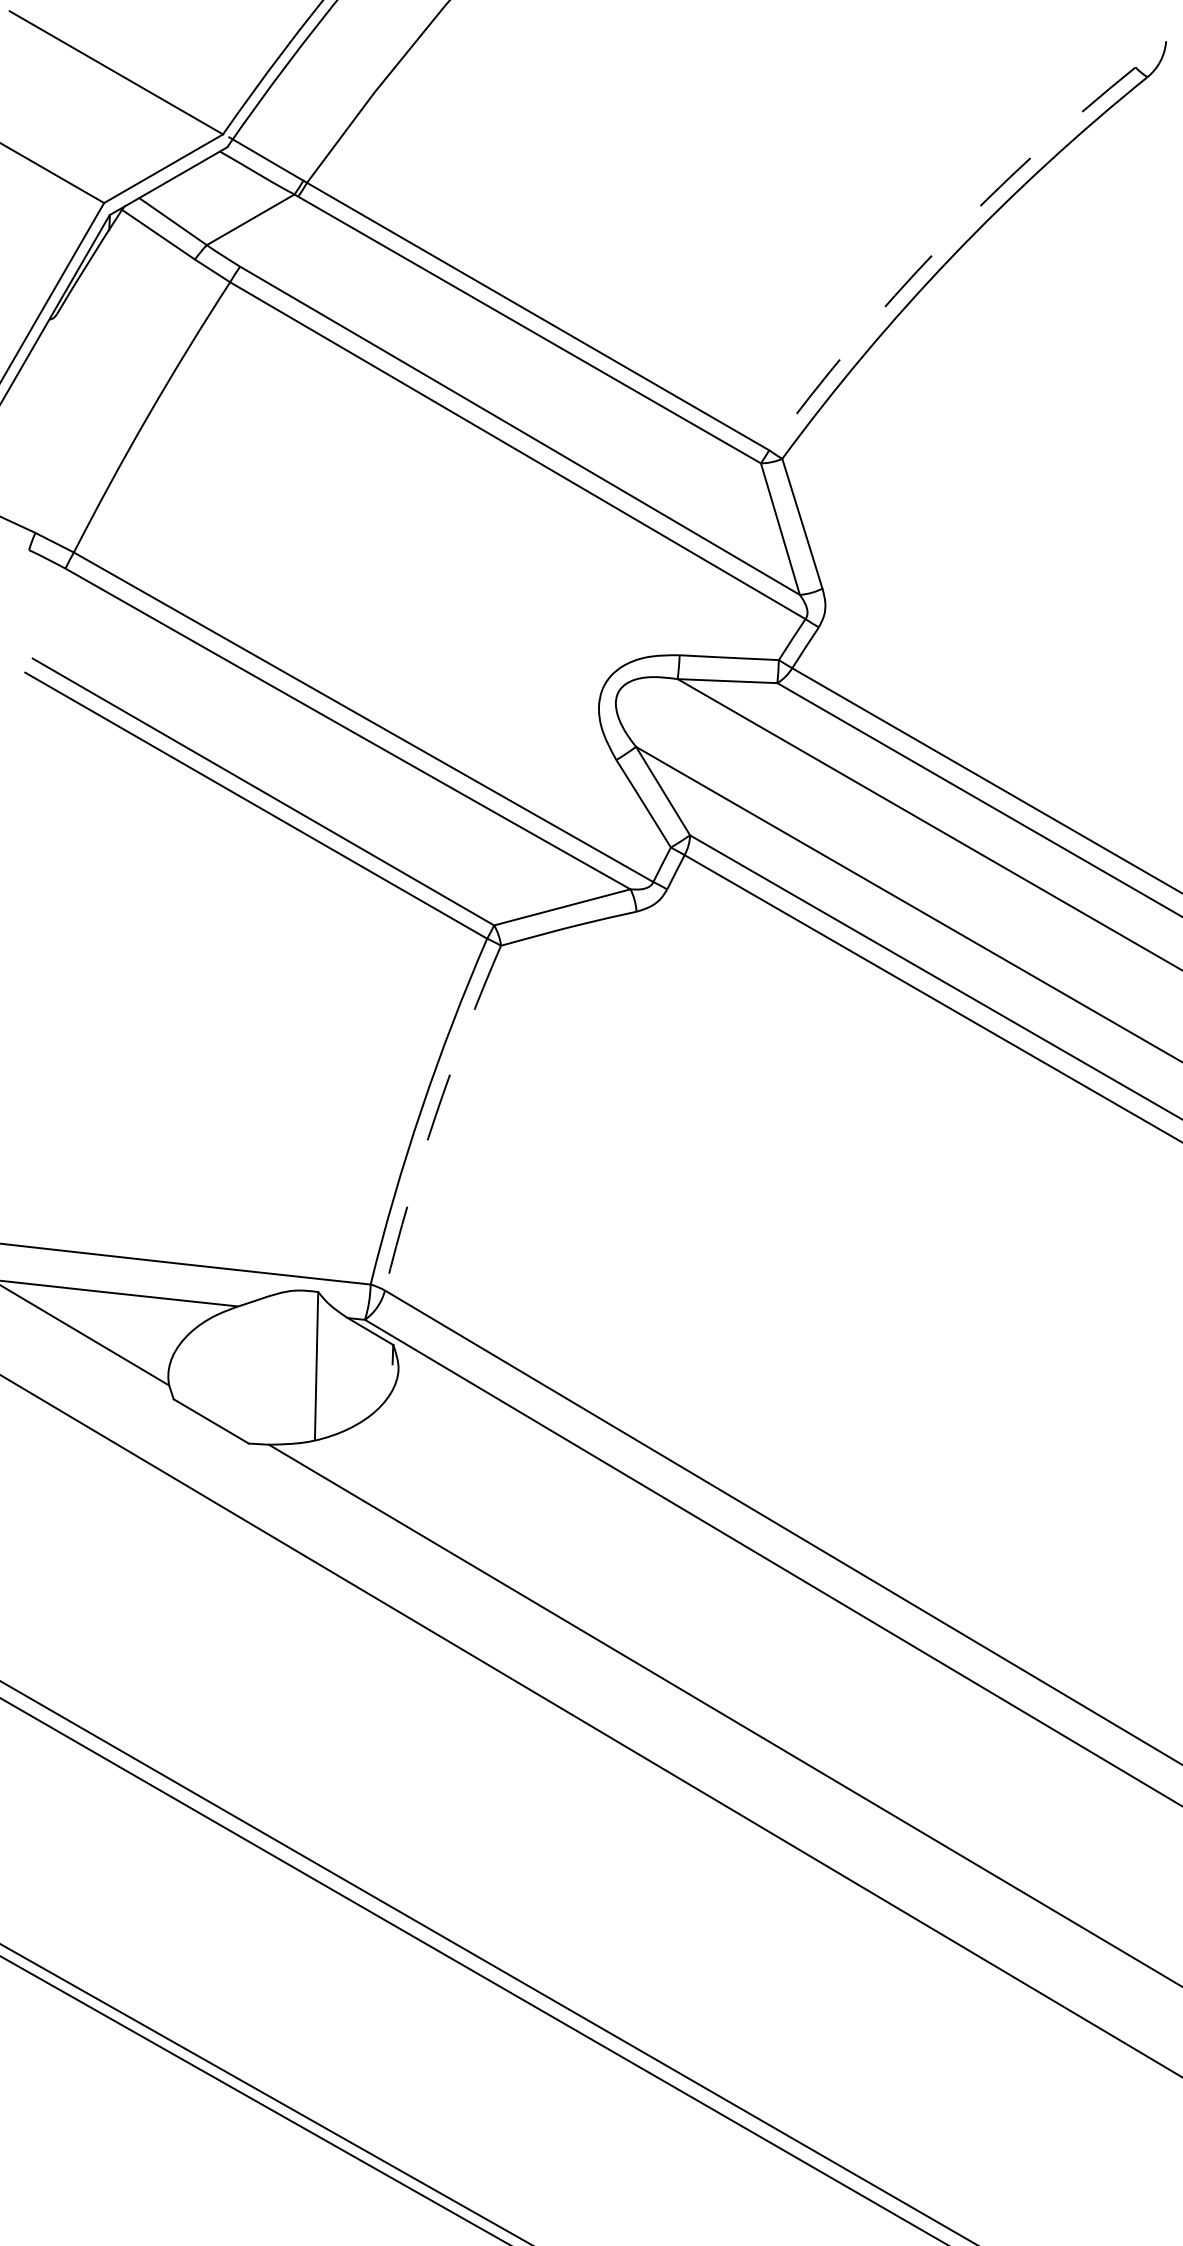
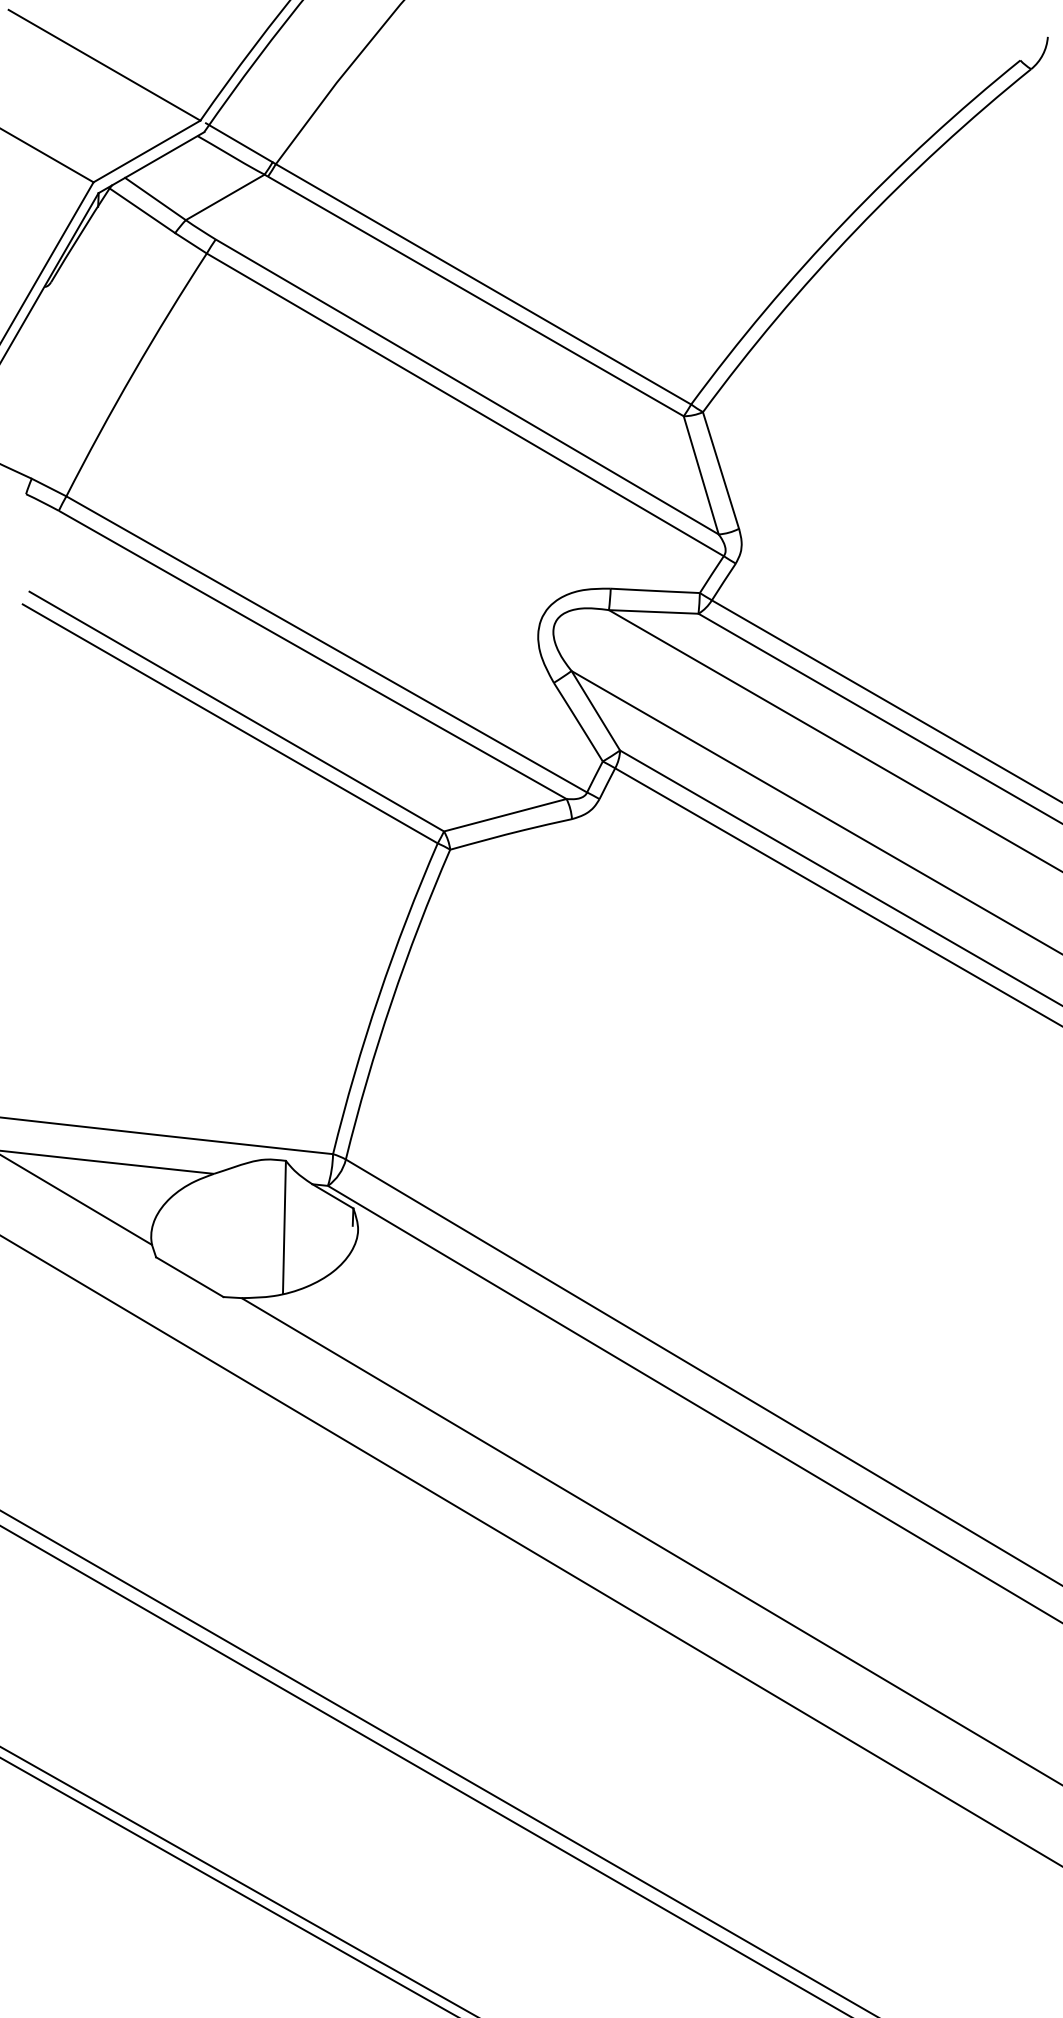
arc: (940, 247) -> (845, 222), dashed -> solid
arc: (435, 1115) -> (391, 1002), dashed -> solid

